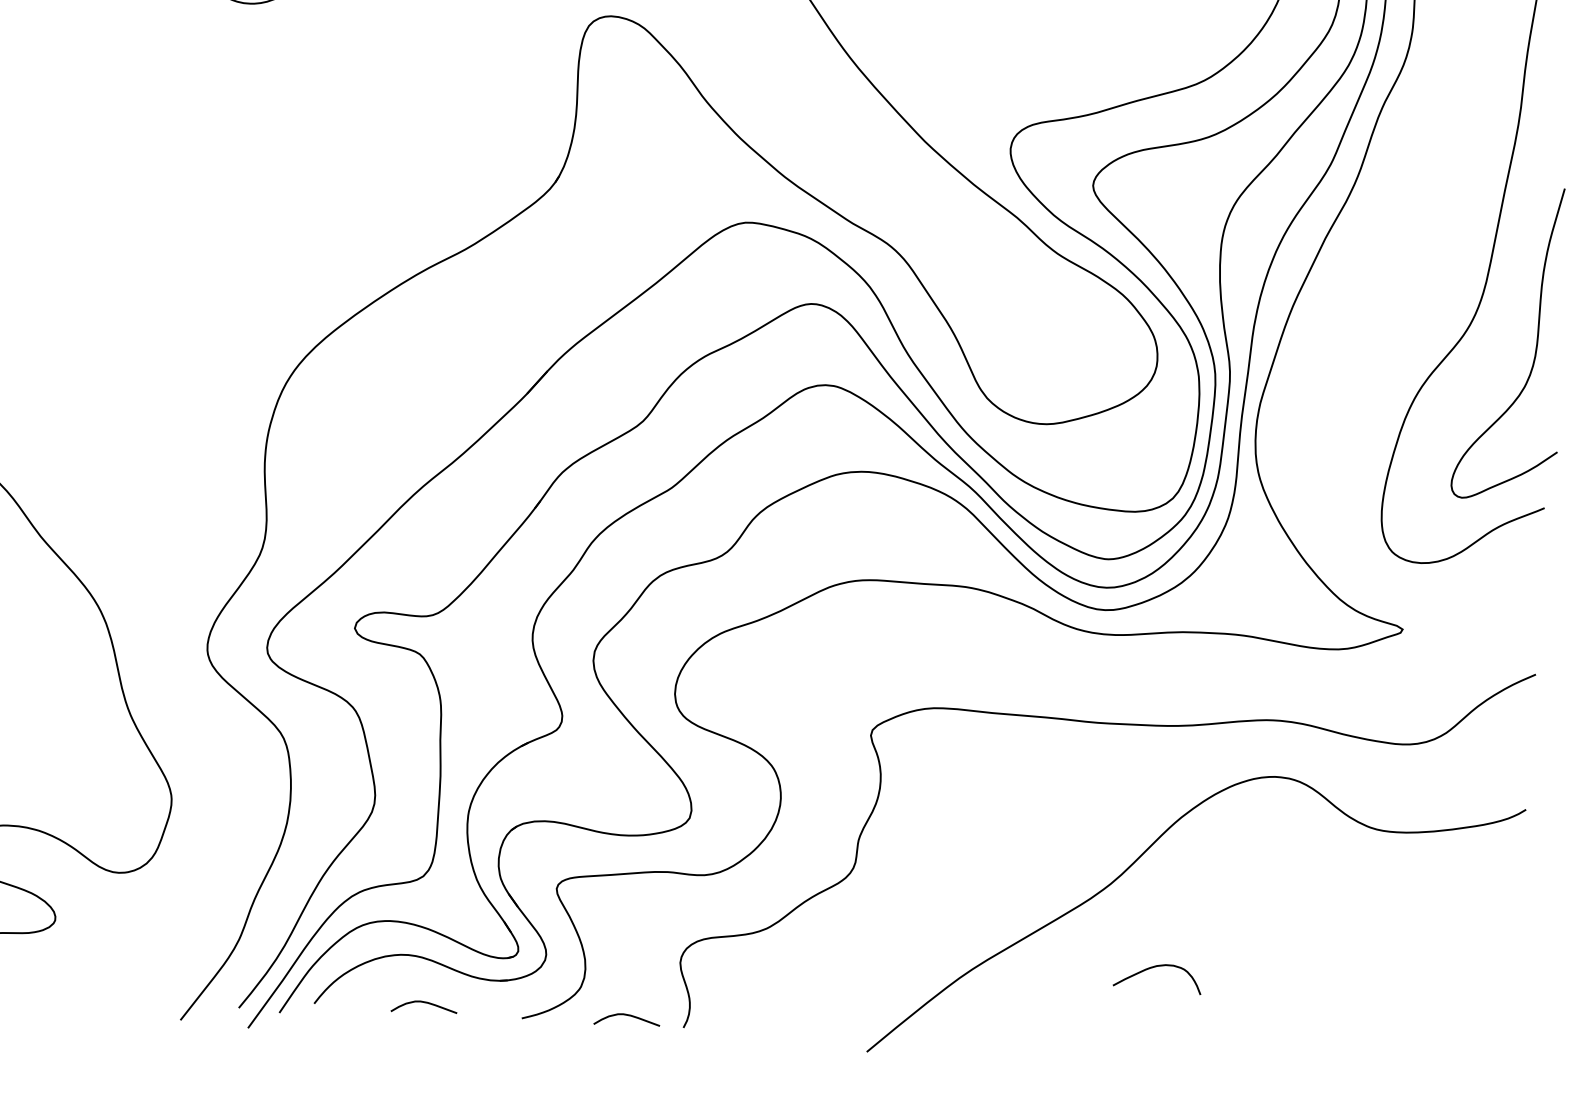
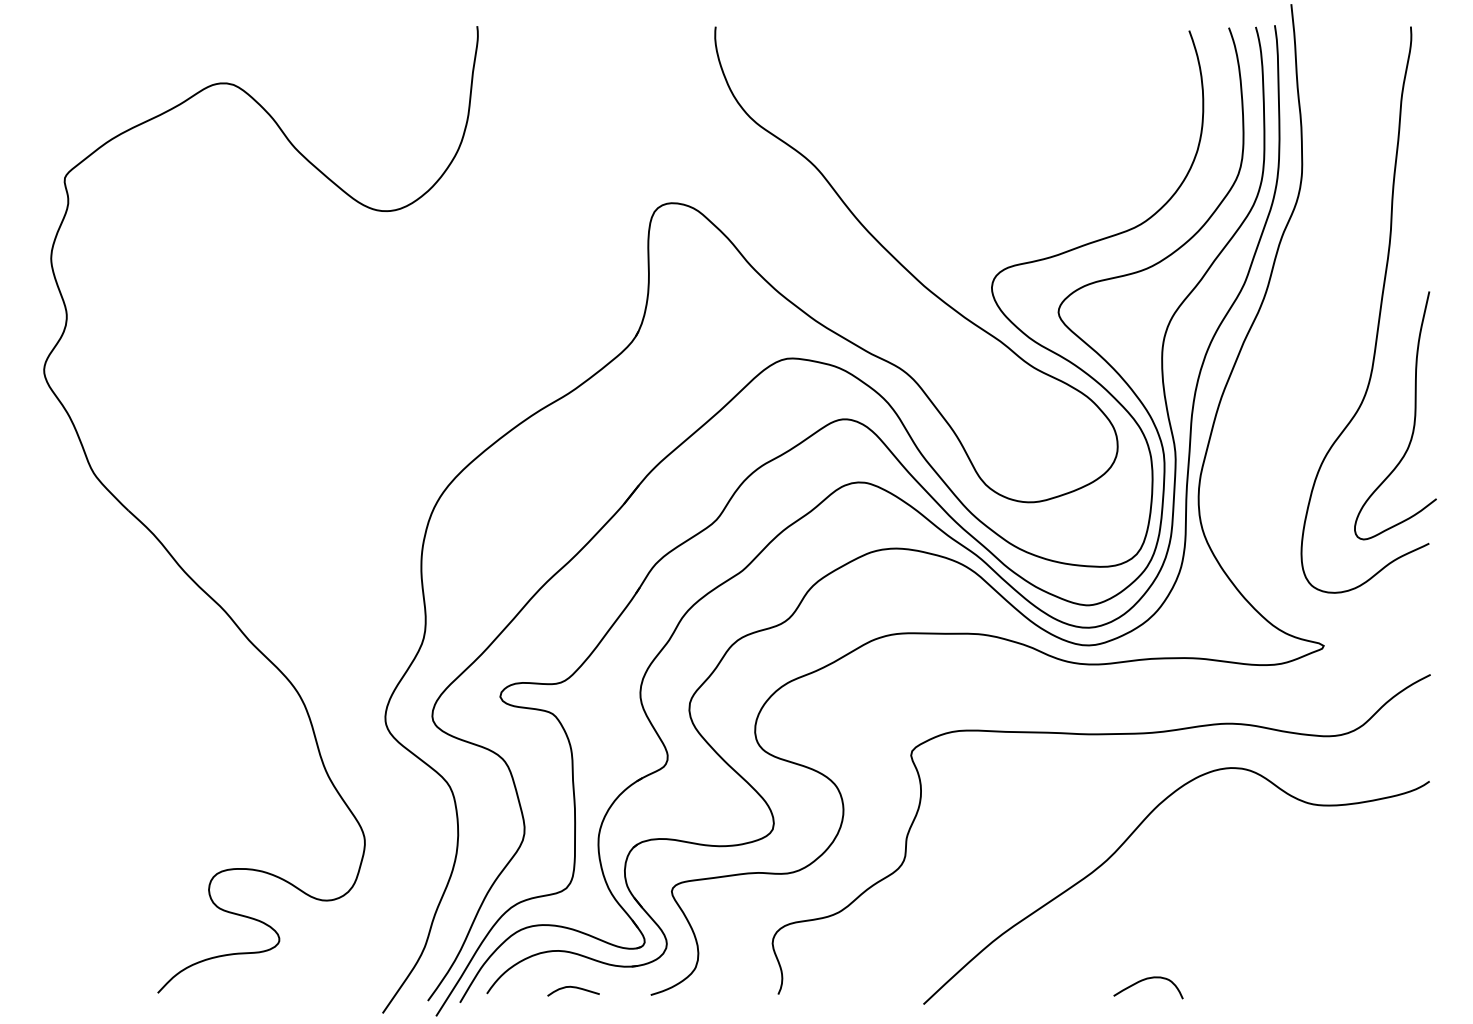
curve: (1154, 968) -> (1145, 980), moved
curve: (627, 1016) -> (733, 988), removed

